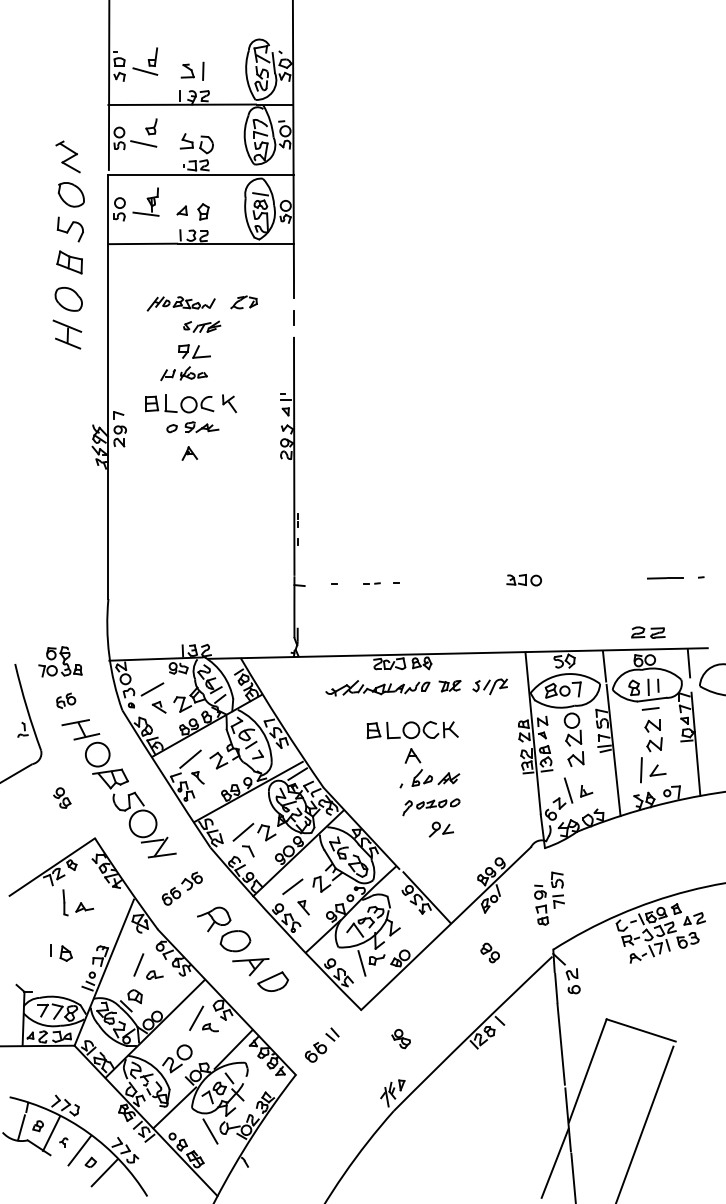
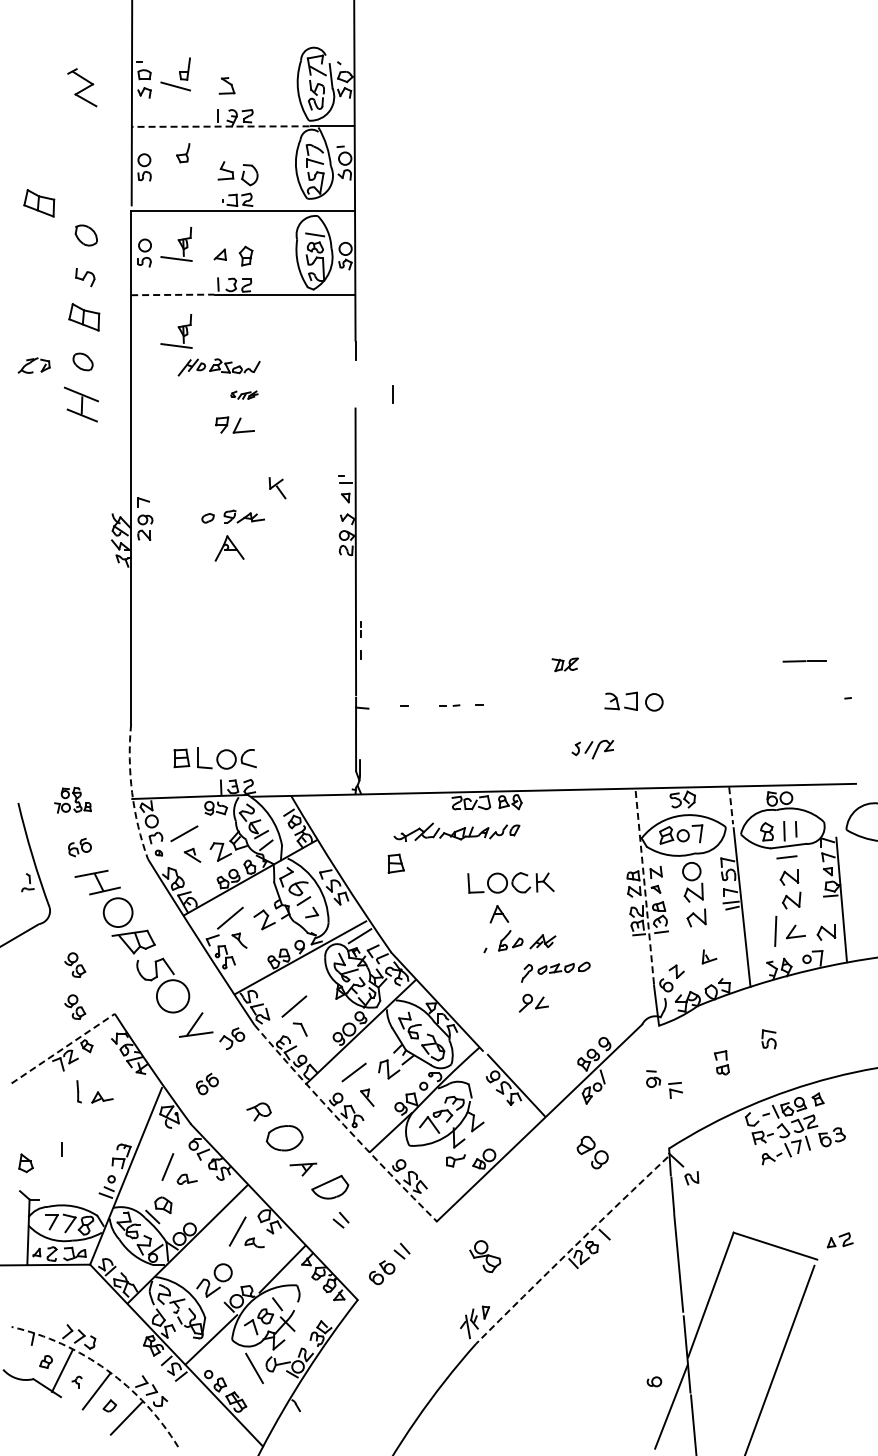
line: (203, 71) -> (245, 86), removed
line: (181, 104) -> (219, 126), solid -> dashed
line: (143, 143) -> (173, 173), removed
part: (68, 156) -> (82, 87), moved
part: (32, 168) -> (39, 203), added
part: (71, 194) -> (86, 235), size x0.7
part: (70, 229) -> (85, 277), size x0.6
line: (142, 243) -> (172, 294), solid -> dashed
part: (145, 274) -> (176, 331), added
part: (68, 298) -> (82, 361), size x0.6
part: (243, 302) -> (33, 365), moved
line: (293, 317) -> (392, 394), moved
part: (202, 326) -> (244, 394), size x0.6
part: (183, 373) -> (222, 451), removed
part: (179, 403) -> (214, 758), moved
part: (189, 453) -> (229, 548), size x1.6
line: (665, 578) -> (804, 661), moved
part: (523, 580) -> (633, 701), size x1.4
part: (647, 632) -> (783, 764), removed
arc: (109, 655) -> (132, 792), solid -> dashed
part: (59, 661) -> (72, 799), size x0.7
line: (688, 663) -> (832, 802), removed
line: (604, 666) -> (731, 805), solid -> dashed
part: (449, 685) -> (564, 664), moved
part: (489, 686) -> (592, 749), moved
part: (373, 730) -> (395, 863), moved
line: (532, 733) -> (644, 886), solid -> dashed
part: (683, 771) -> (826, 932), added
line: (568, 790) -> (687, 955), removed
part: (431, 806) -> (555, 971), moved
part: (62, 832) -> (75, 1006), added
part: (266, 833) -> (322, 1007), removed
line: (152, 840) -> (184, 1016), removed
line: (52, 866) -> (63, 1048), solid -> dashed
part: (556, 880) -> (768, 1039), moved
part: (192, 881) -> (232, 1038), moved
part: (64, 902) -> (78, 1091), size x0.7
part: (542, 914) -> (721, 1062), moved
part: (213, 919) -> (258, 1111), size x0.6
part: (694, 919) -> (839, 1240), moved
arc: (284, 930) -> (343, 1125), solid -> dashed
part: (489, 952) -> (592, 1152), size x1.4
part: (65, 953) -> (25, 1163), moved
line: (361, 962) -> (437, 1164), removed
part: (250, 967) -> (303, 1169), size x0.6
part: (574, 989) -> (654, 1381), moved
part: (281, 1009) -> (340, 1220), added
arc: (472, 1033) -> (571, 1249), solid -> dashed
part: (400, 1038) -> (484, 1256), size x1.4
line: (21, 1127) -> (25, 1363), removed
arc: (88, 1133) -> (107, 1370), solid -> dashed

